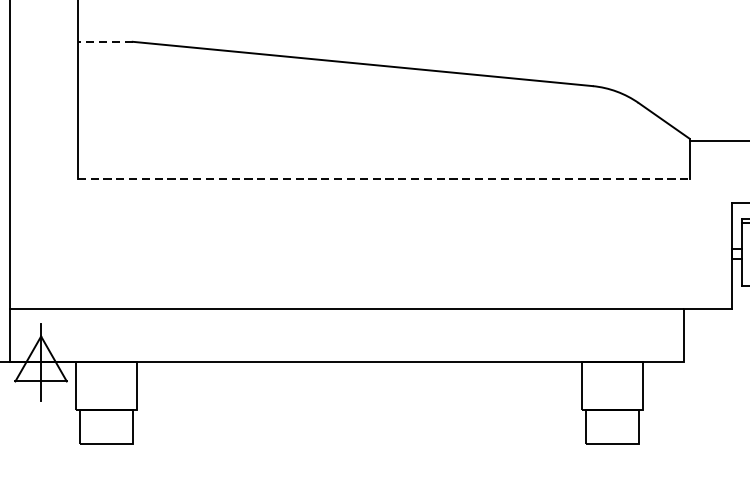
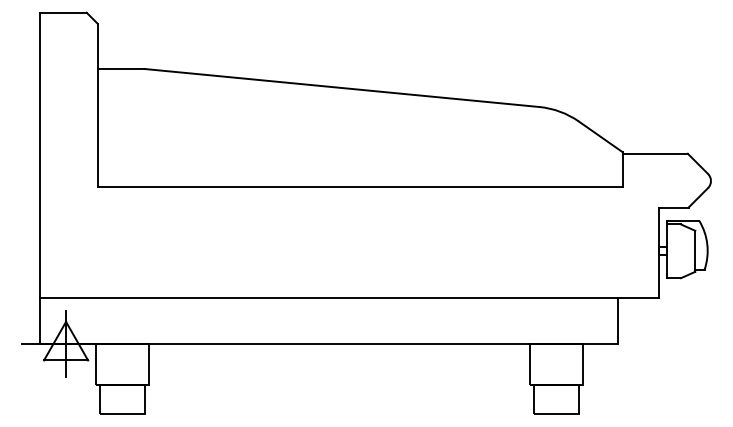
line: (105, 42) -> (121, 69), dashed -> solid
line: (384, 178) -> (360, 186), dashed -> solid

